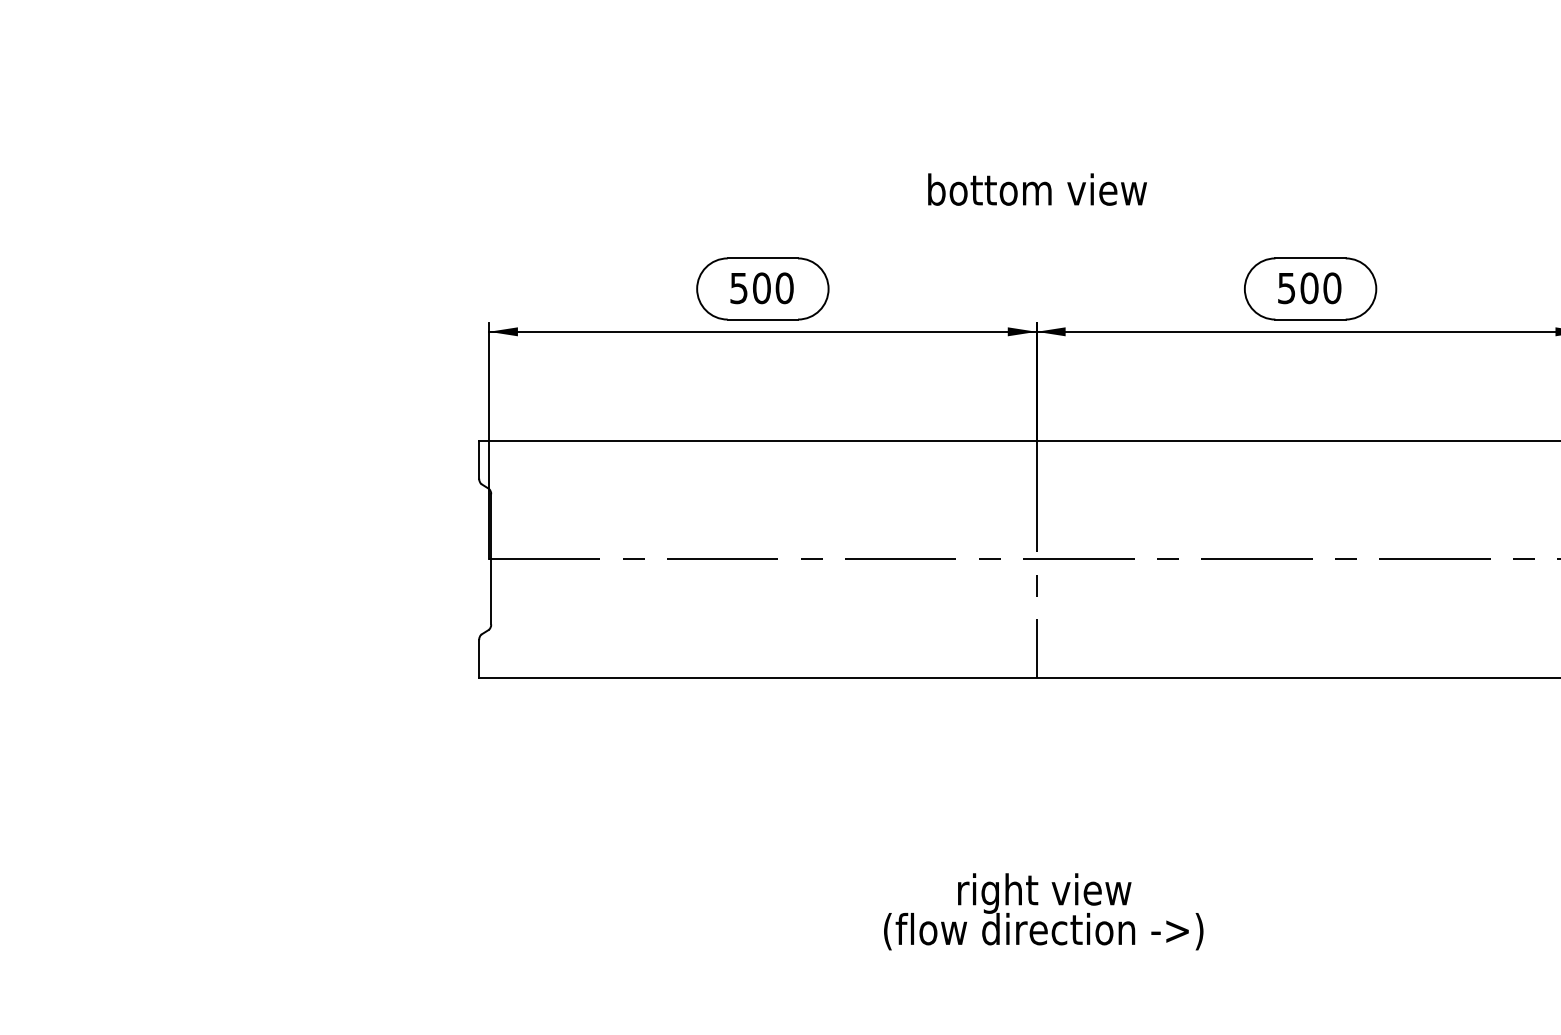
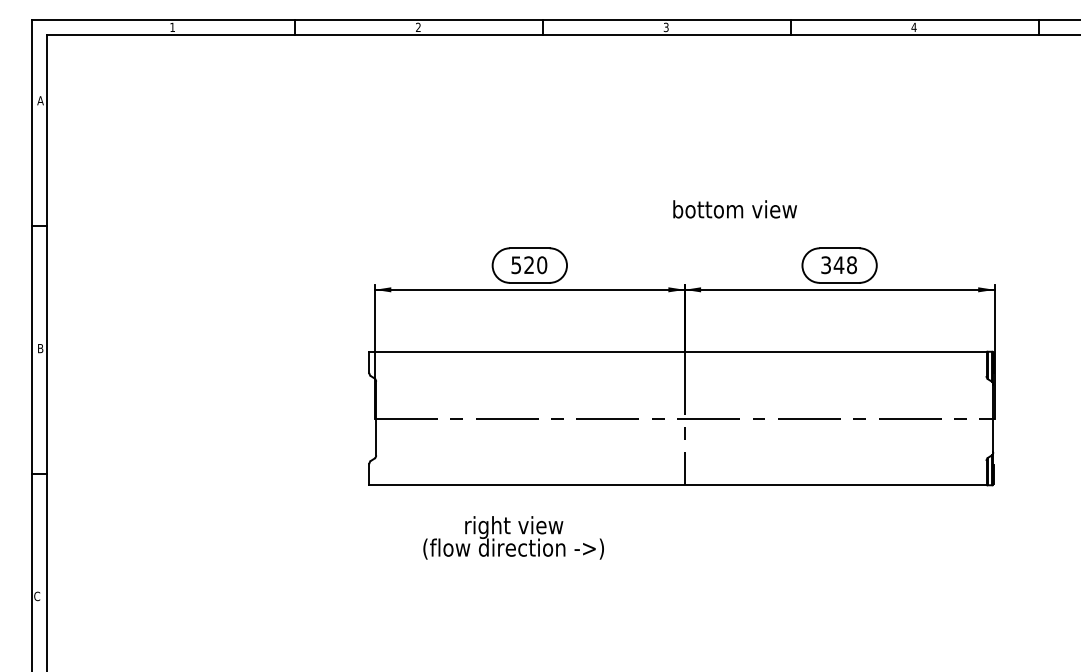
text: (1036, 189) -> (734, 209), moved
text: (762, 288) -> (529, 265), 500 -> 520
text: (1310, 288) -> (839, 265), 500 -> 348
text: (1043, 911) -> (513, 537), moved

